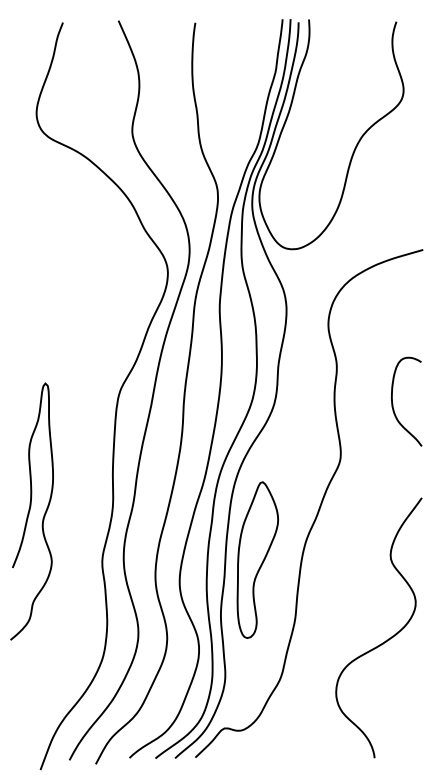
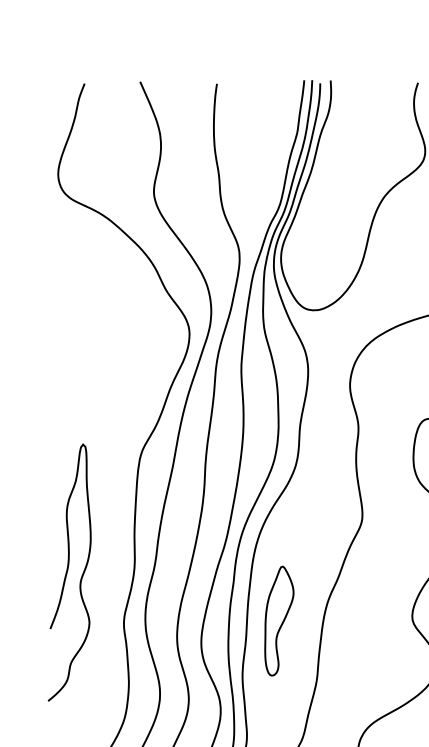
curve: (30, 510) -> (68, 571), moved
part: (257, 559) -> (279, 620), size x0.7

